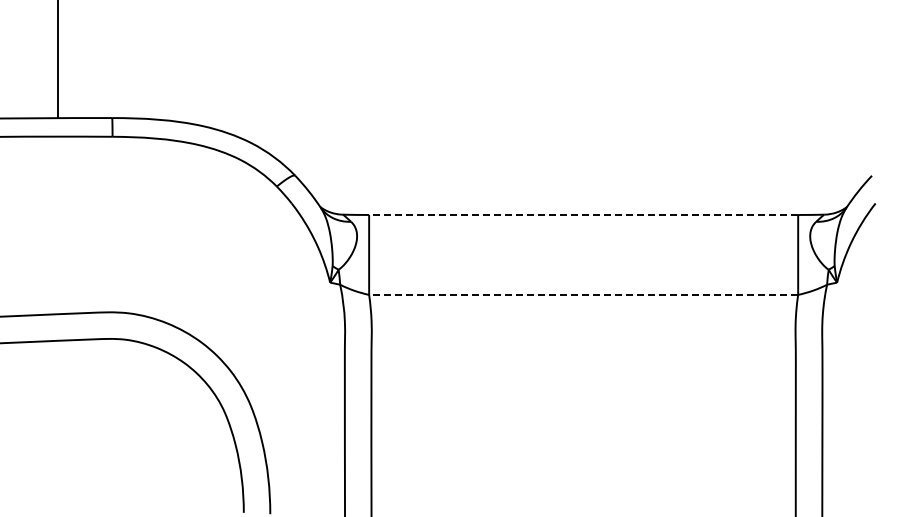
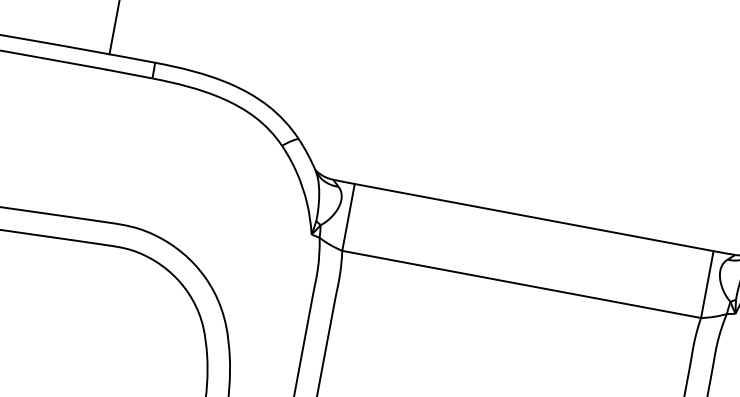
line: (583, 214) -> (534, 217), dashed -> solid
line: (583, 294) -> (521, 284), dashed -> solid

